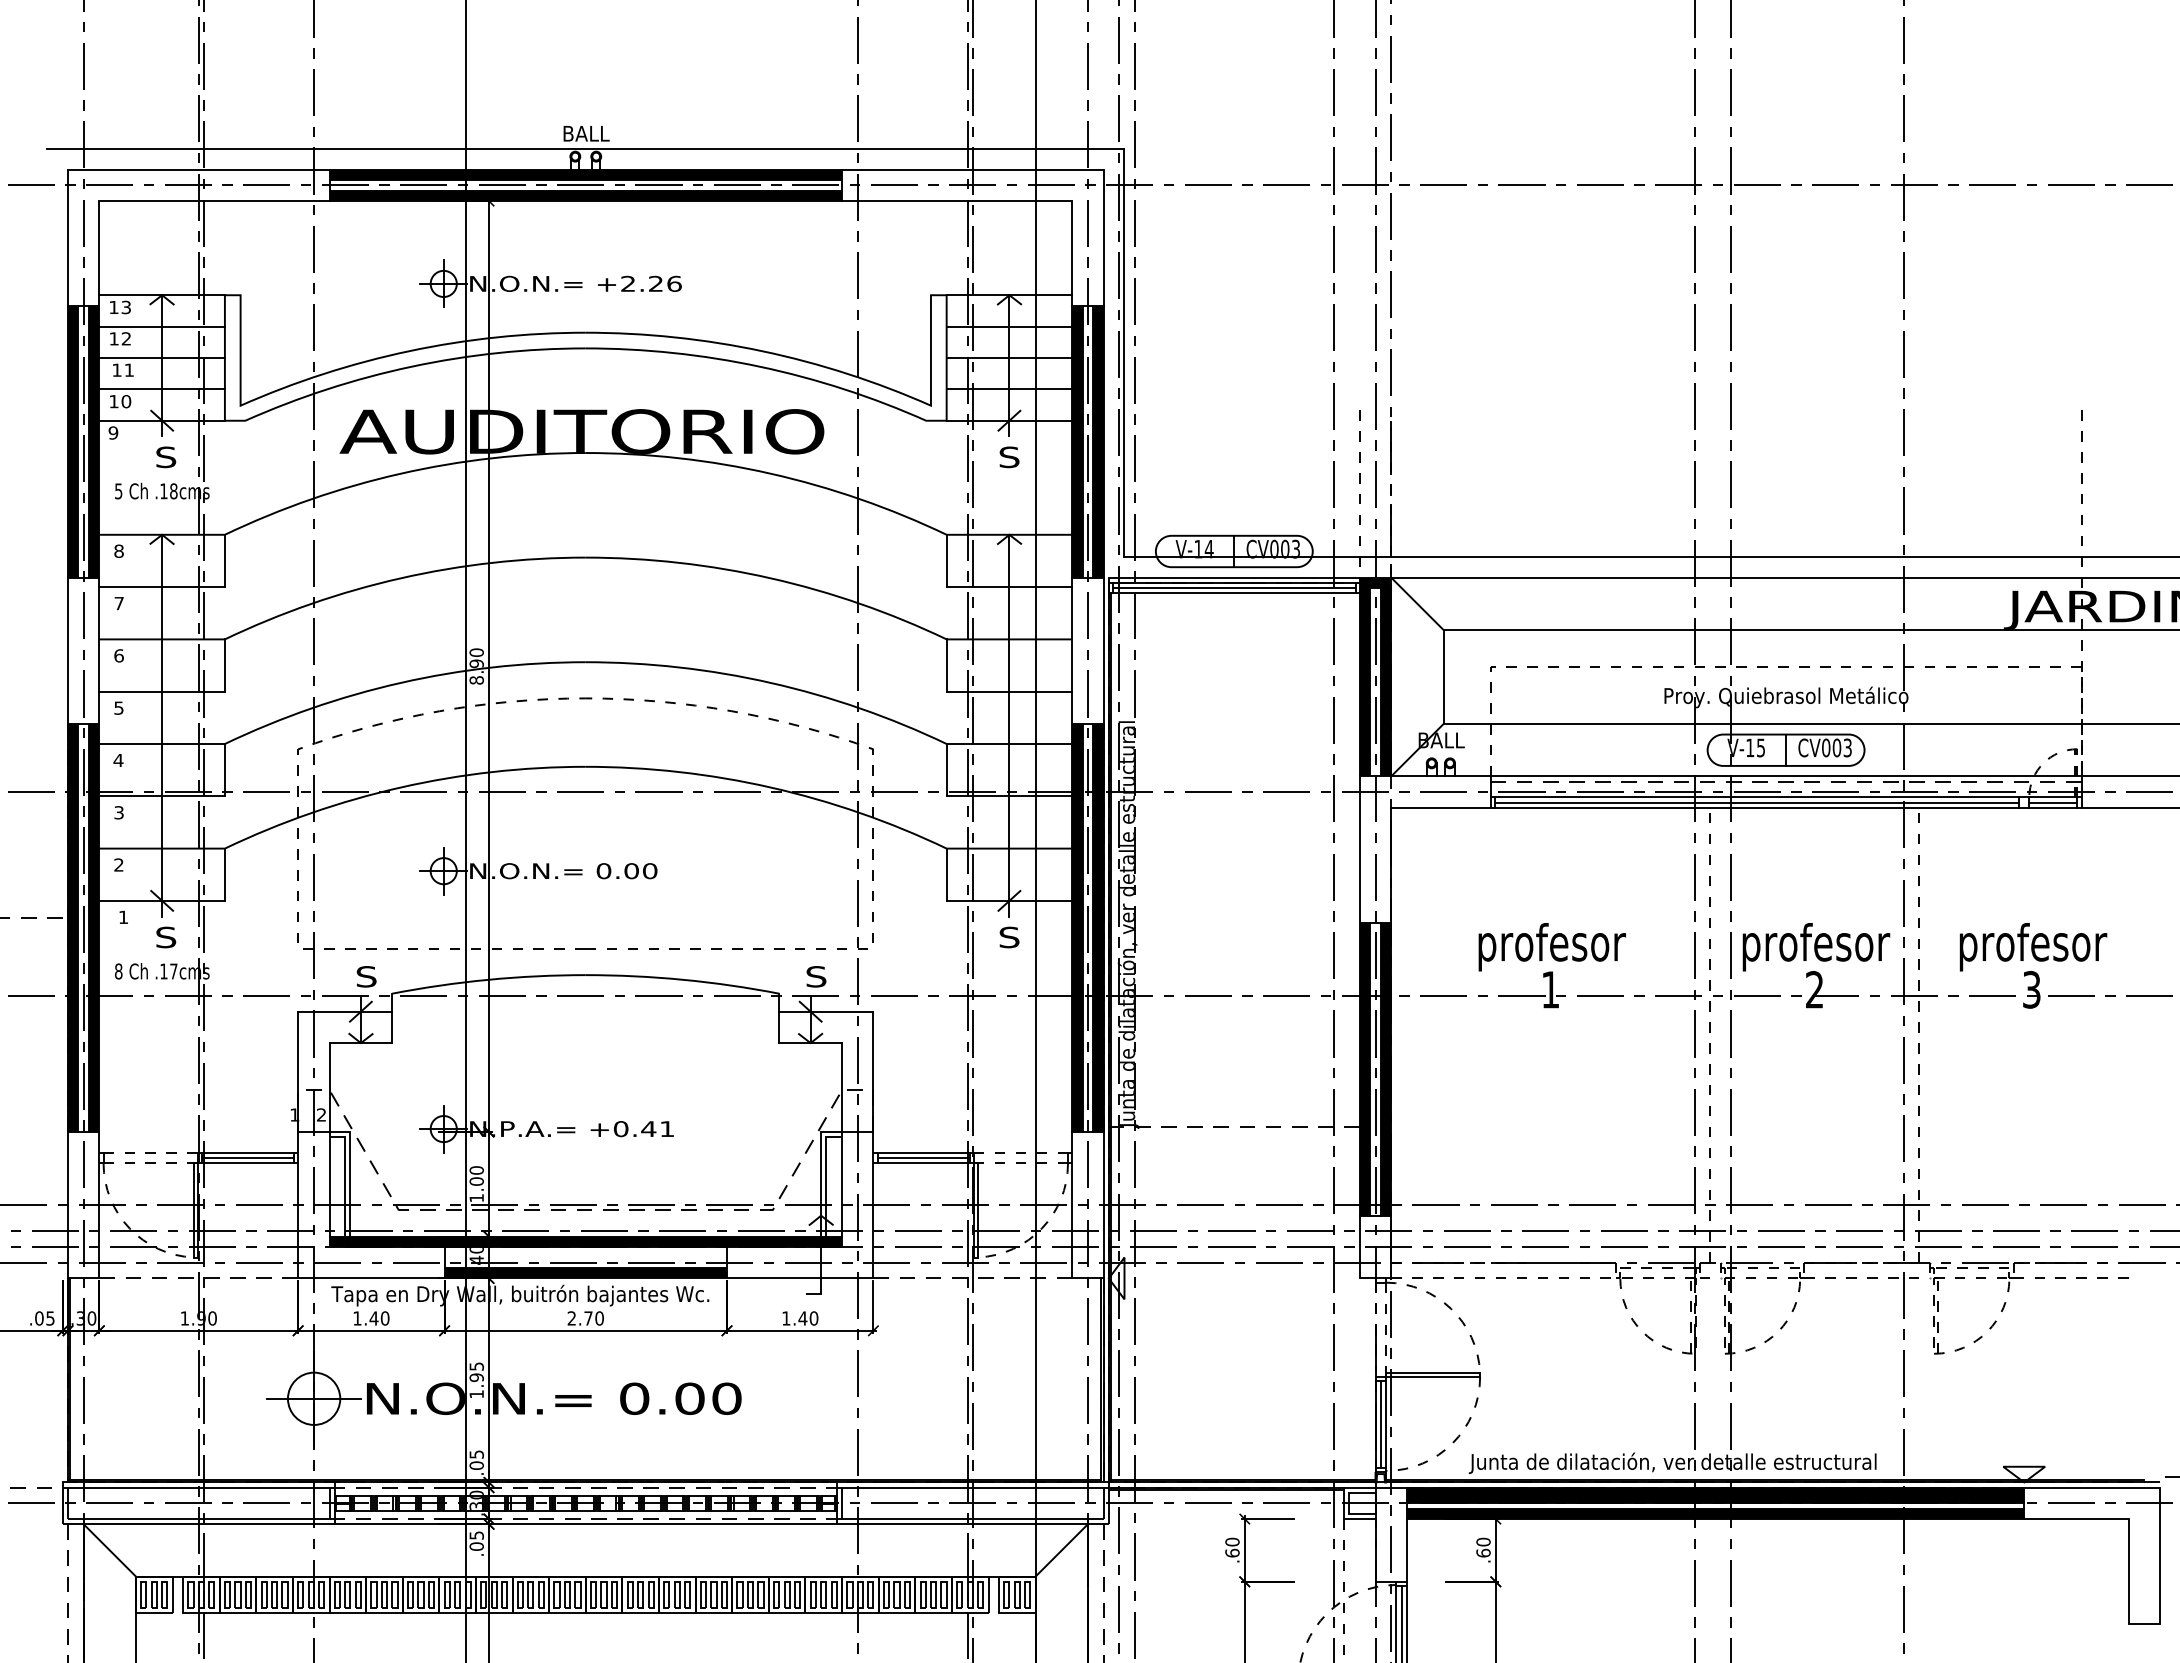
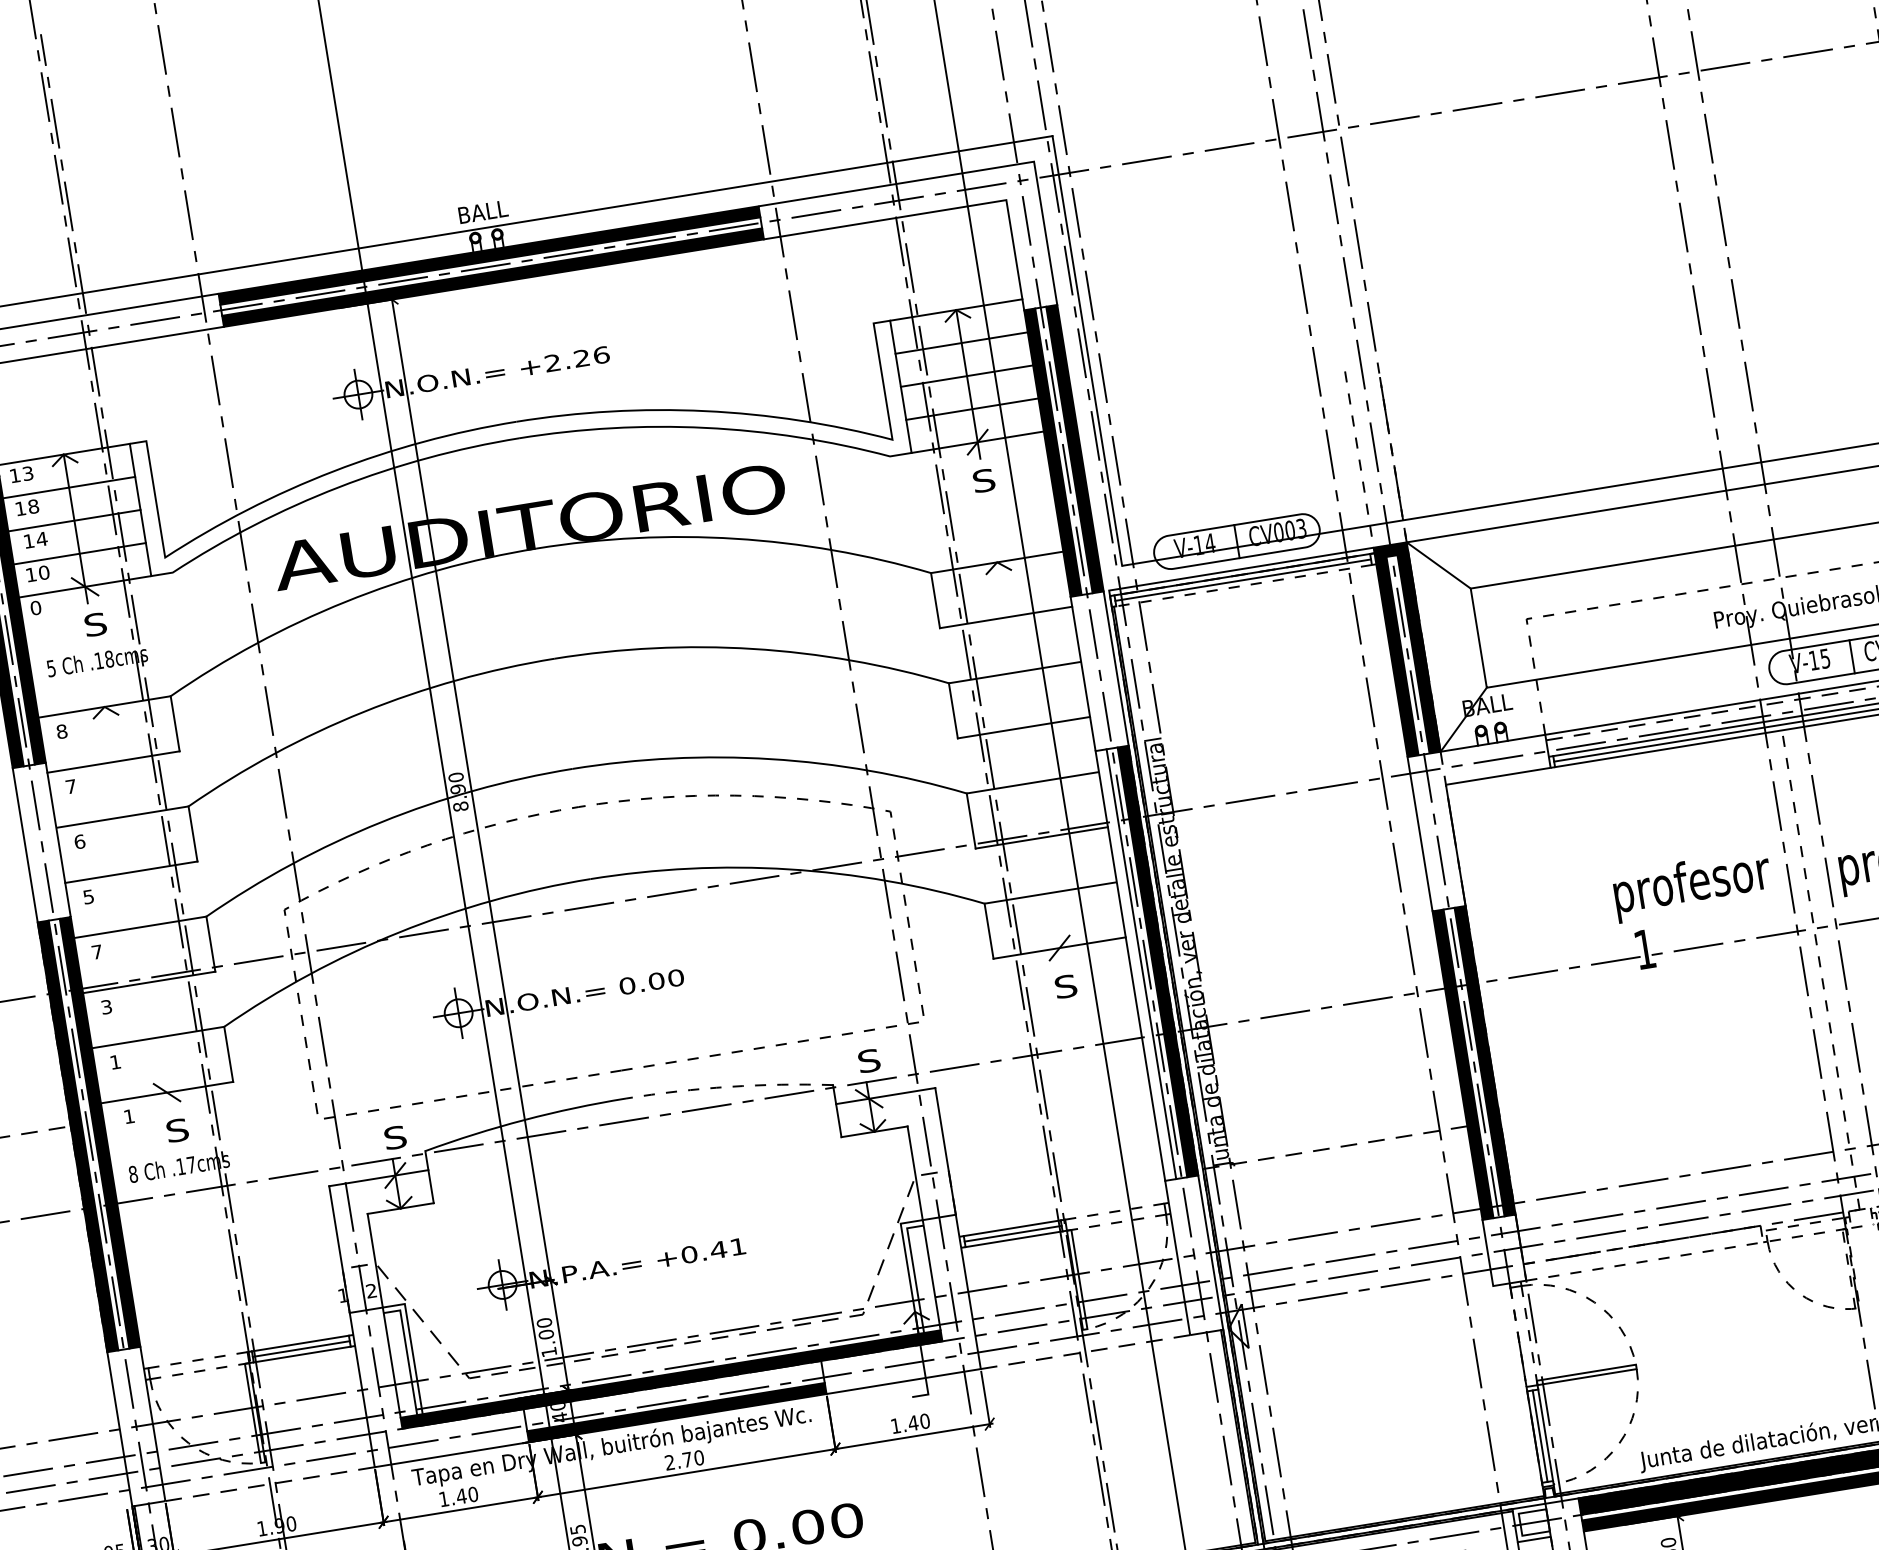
text: (126, 338) -> (33, 506), 12 -> 18
text: (129, 369) -> (41, 538), 11 -> 14
text: (113, 432) -> (35, 607), 9 -> 0
line: (1233, 593) -> (1243, 585), solid -> dashed
line: (162, 725) -> (137, 907), removed
line: (1009, 725) -> (1029, 763), removed
text: (118, 760) -> (97, 952), 4 -> 7
text: (118, 864) -> (114, 1061), 2 -> 1
fill: (1077, 928) -> (1136, 965), removed
text: (1551, 947) -> (1691, 886), moved
arc: (682, 979) -> (728, 1086), solid -> dashed

